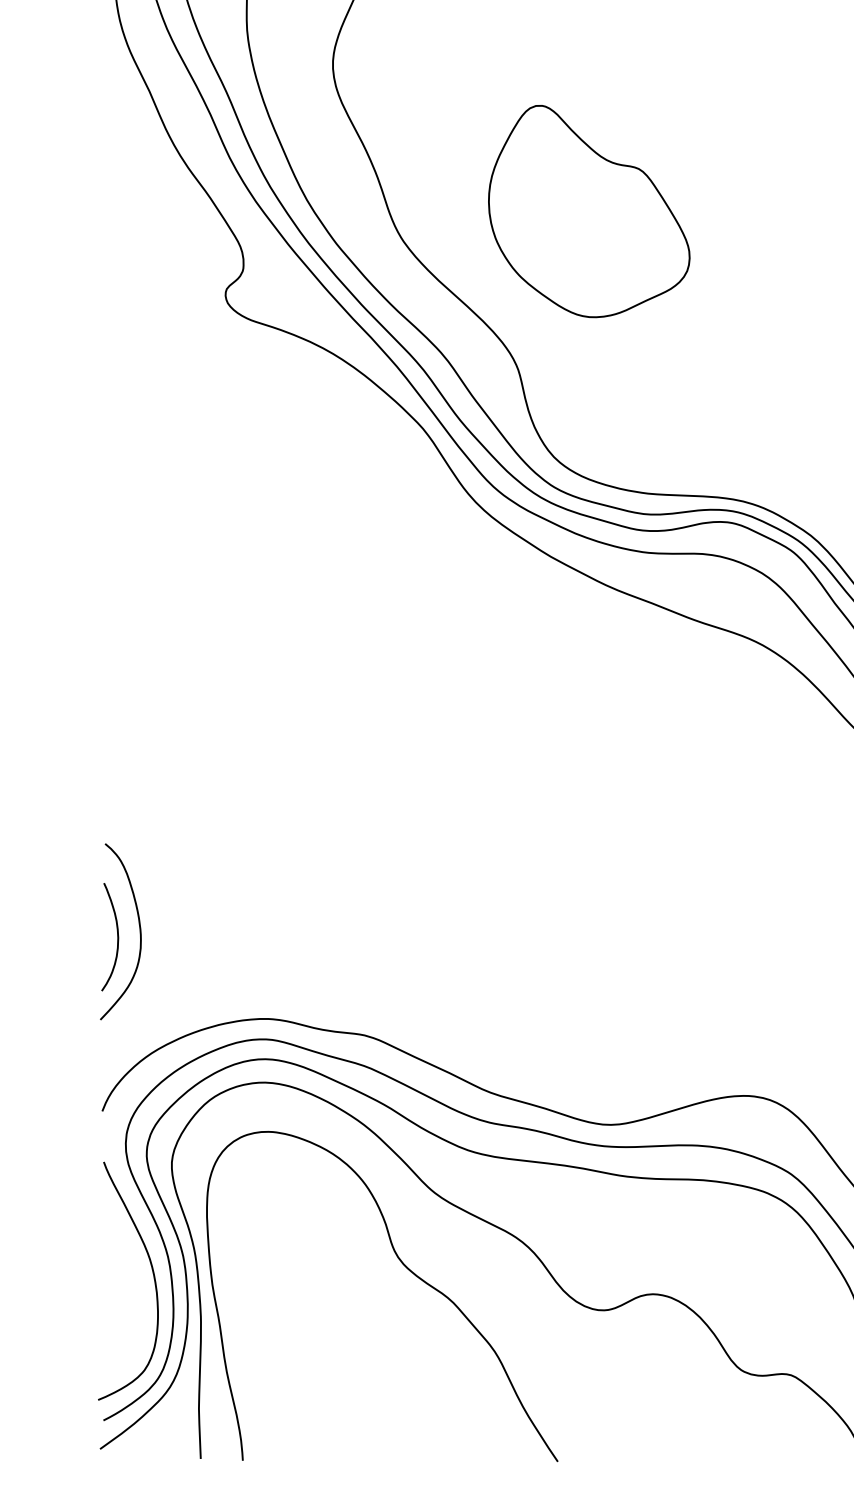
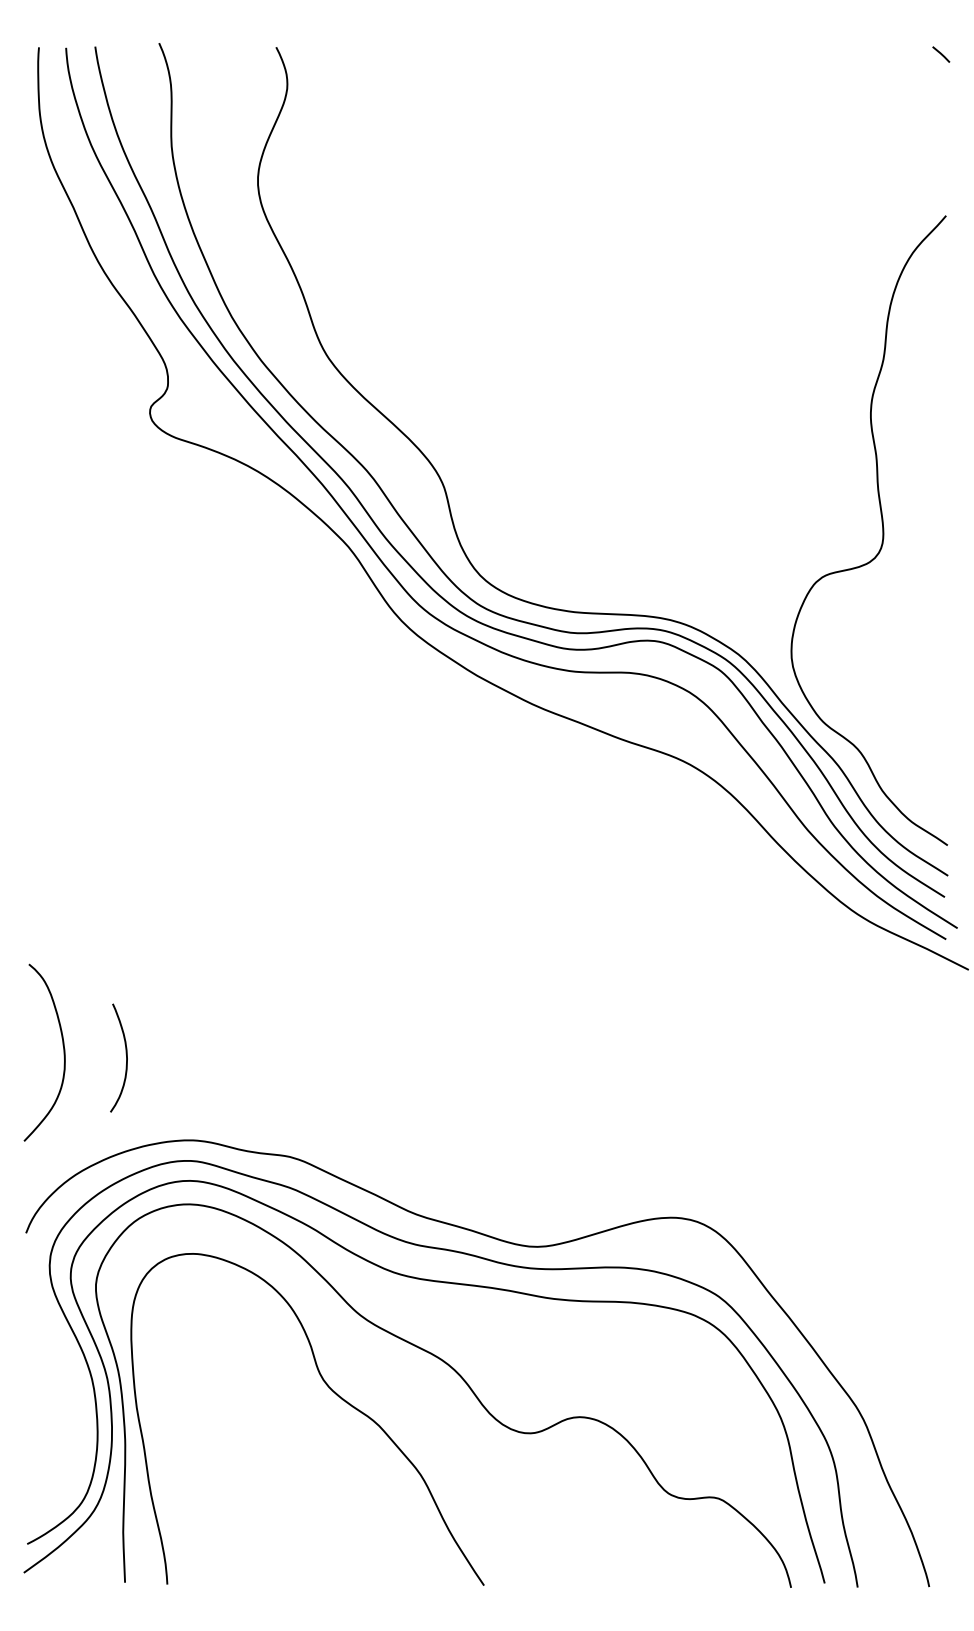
part: (589, 211) -> (515, 328), removed
curve: (116, 933) -> (125, 1054), moved
curve: (153, 1278) -> (77, 1401), removed

